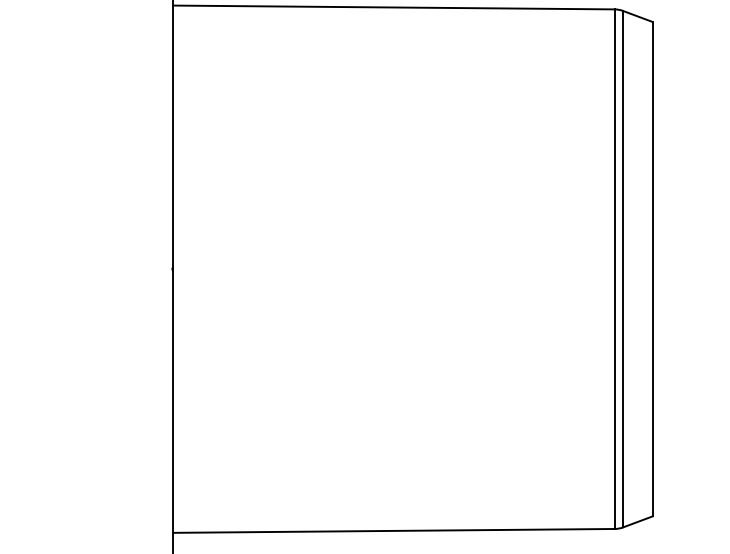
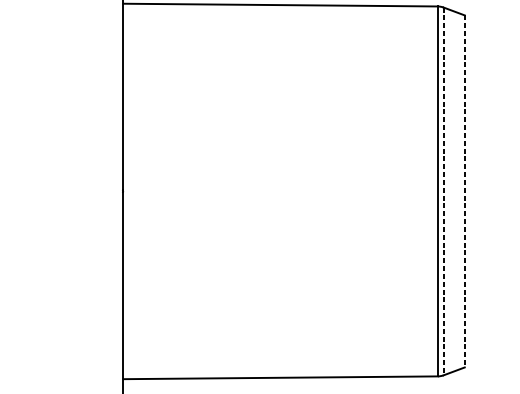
line: (623, 269) -> (444, 191), solid -> dashed
line: (652, 269) -> (464, 191), solid -> dashed

